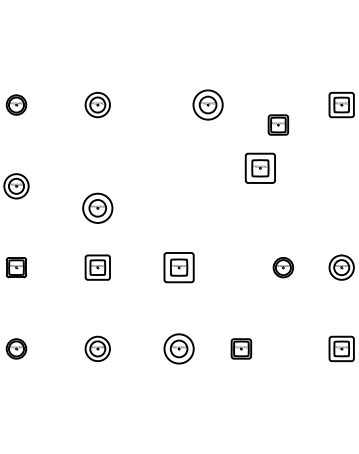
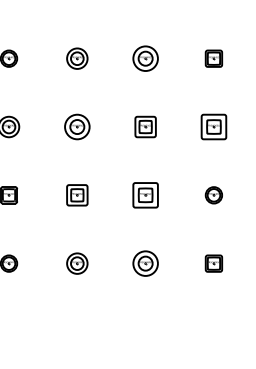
part: (207, 104) -> (145, 58), moved
part: (278, 124) -> (214, 58), moved
part: (259, 167) -> (213, 126), moved
part: (179, 186) -> (145, 127), added
part: (97, 207) -> (77, 126), moved
part: (283, 267) -> (214, 195), moved
part: (241, 348) -> (214, 263), moved

